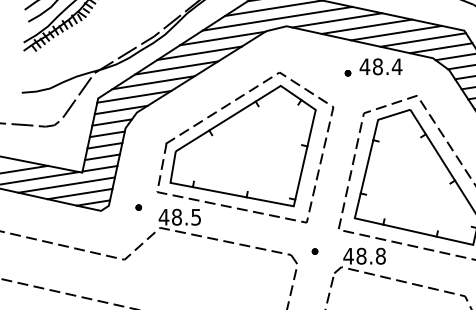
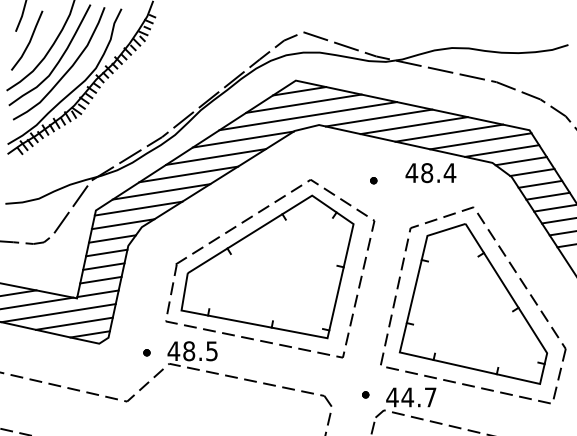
part: (347, 73) -> (373, 180), moved
part: (138, 207) -> (146, 352), moved
part: (314, 251) -> (365, 394), moved
text: (370, 256) -> (418, 397), 48.8 -> 44.7

